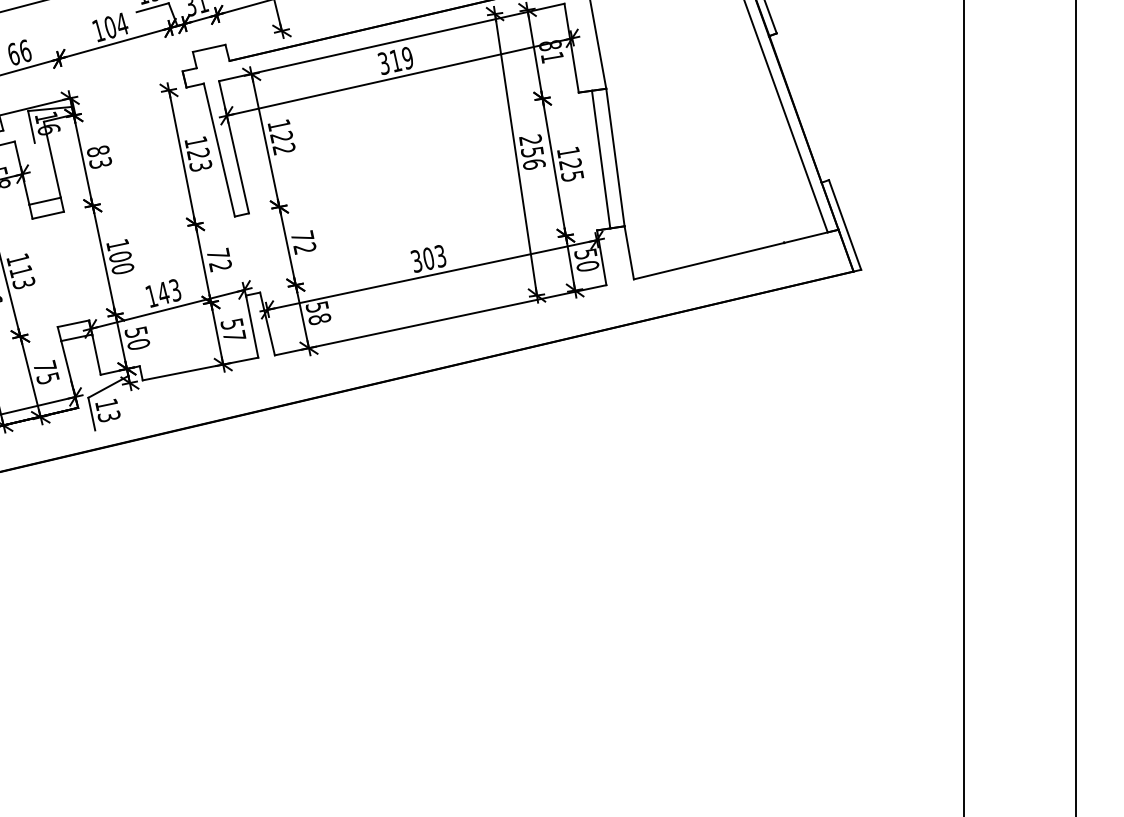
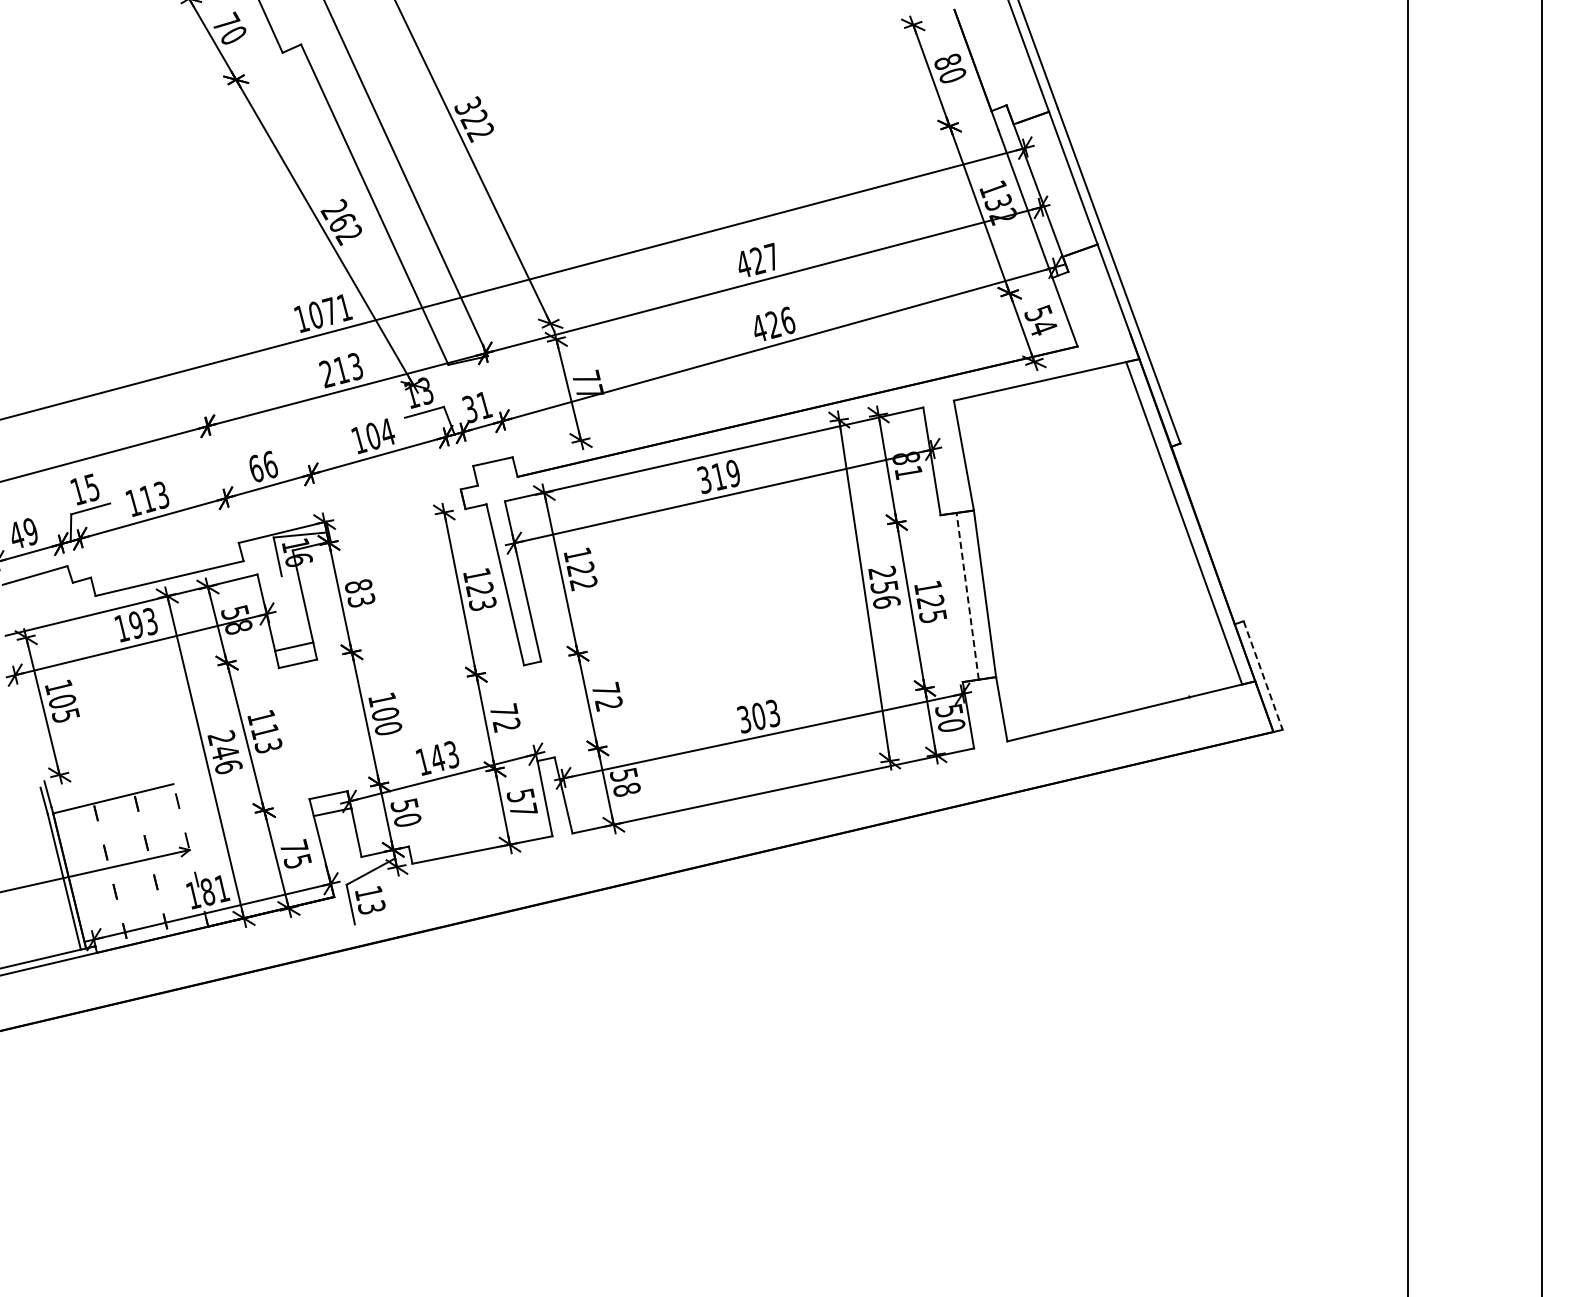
line: (600, 158) -> (967, 595), solid -> dashed
line: (845, 224) -> (1263, 675), solid -> dashed

